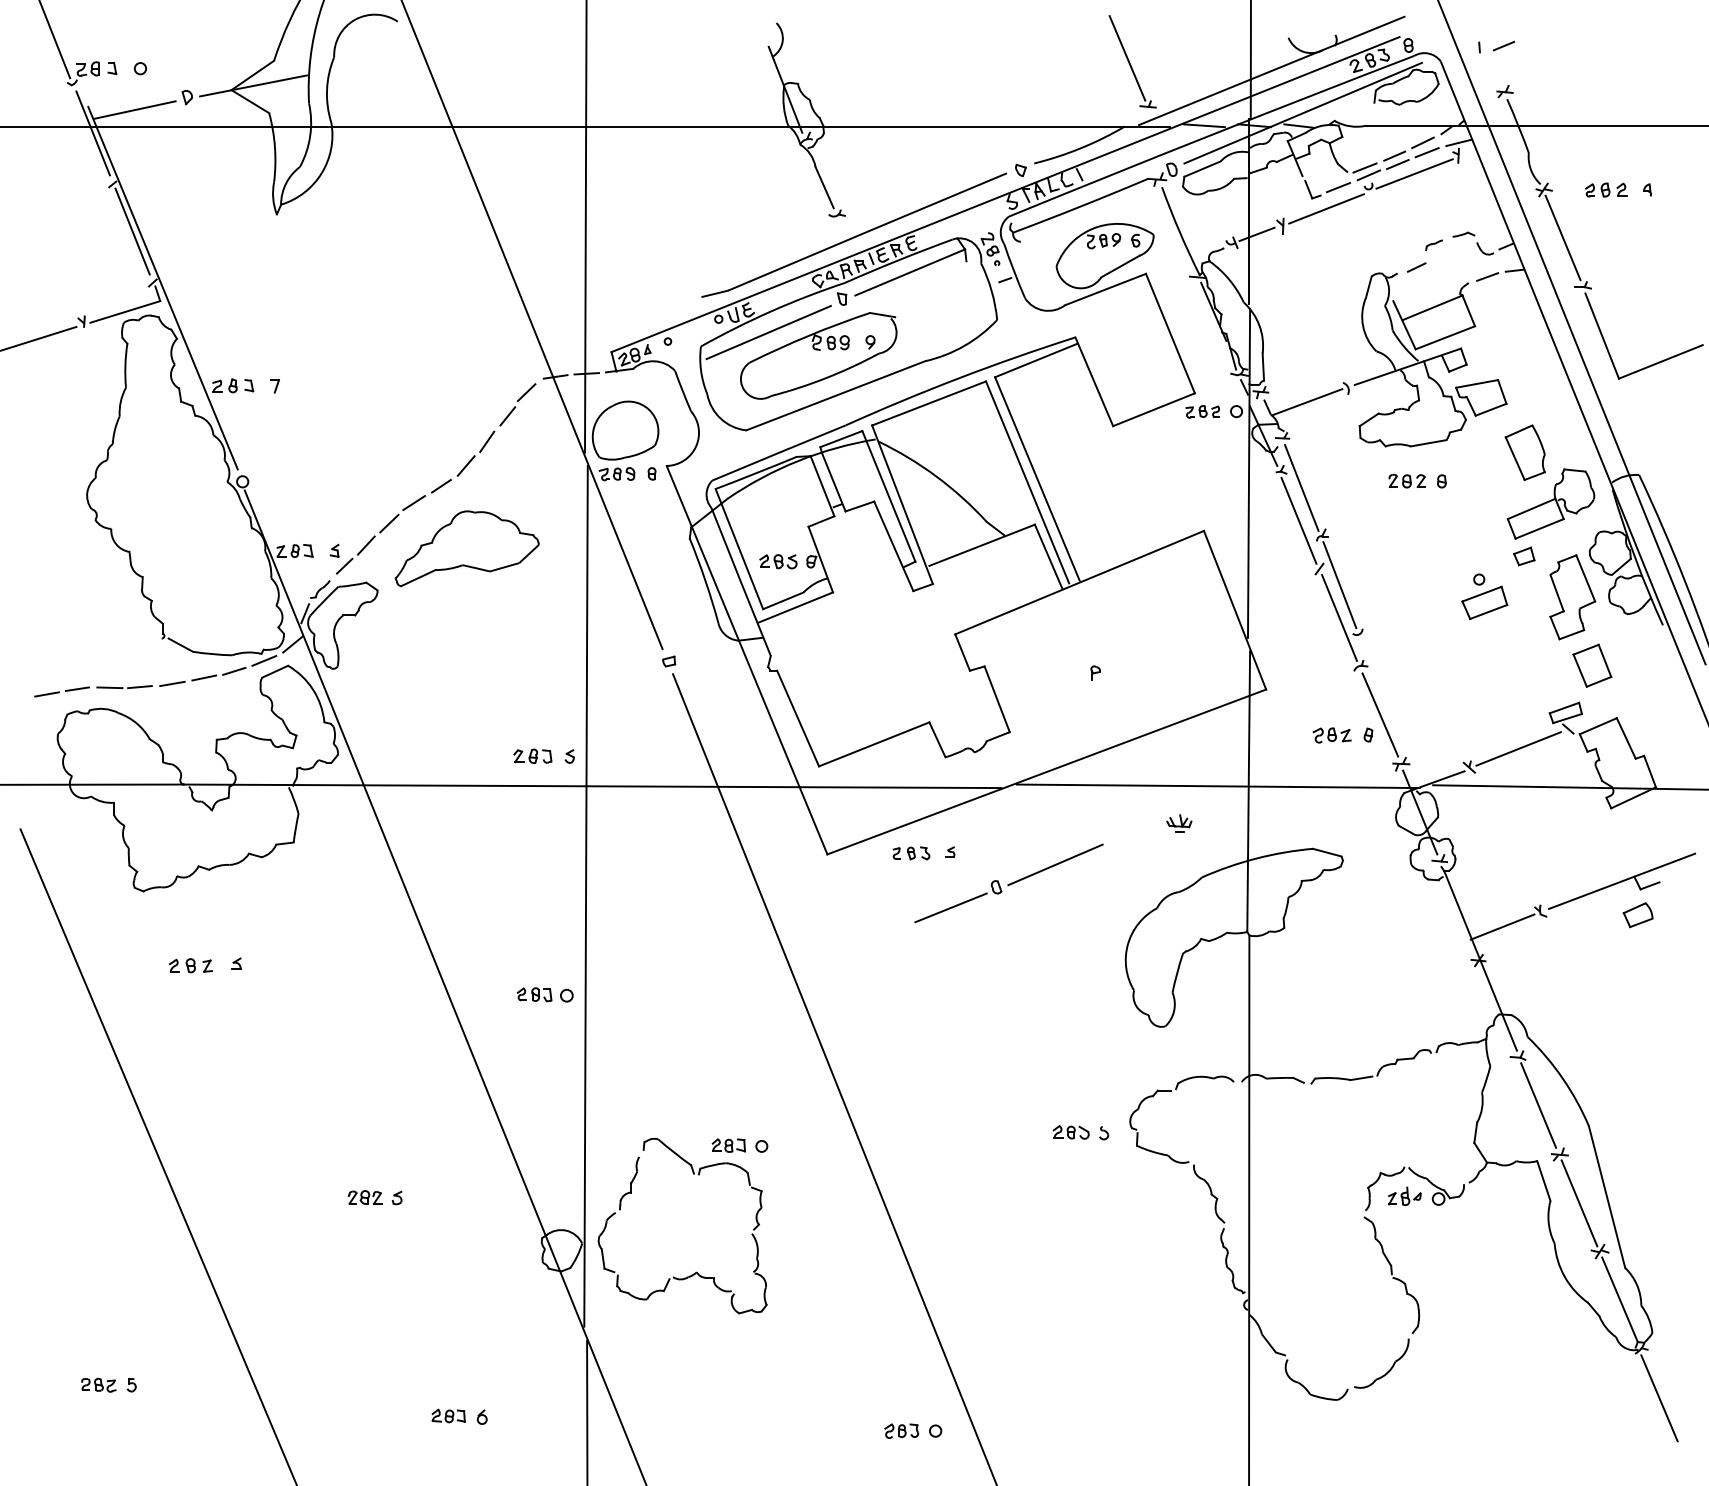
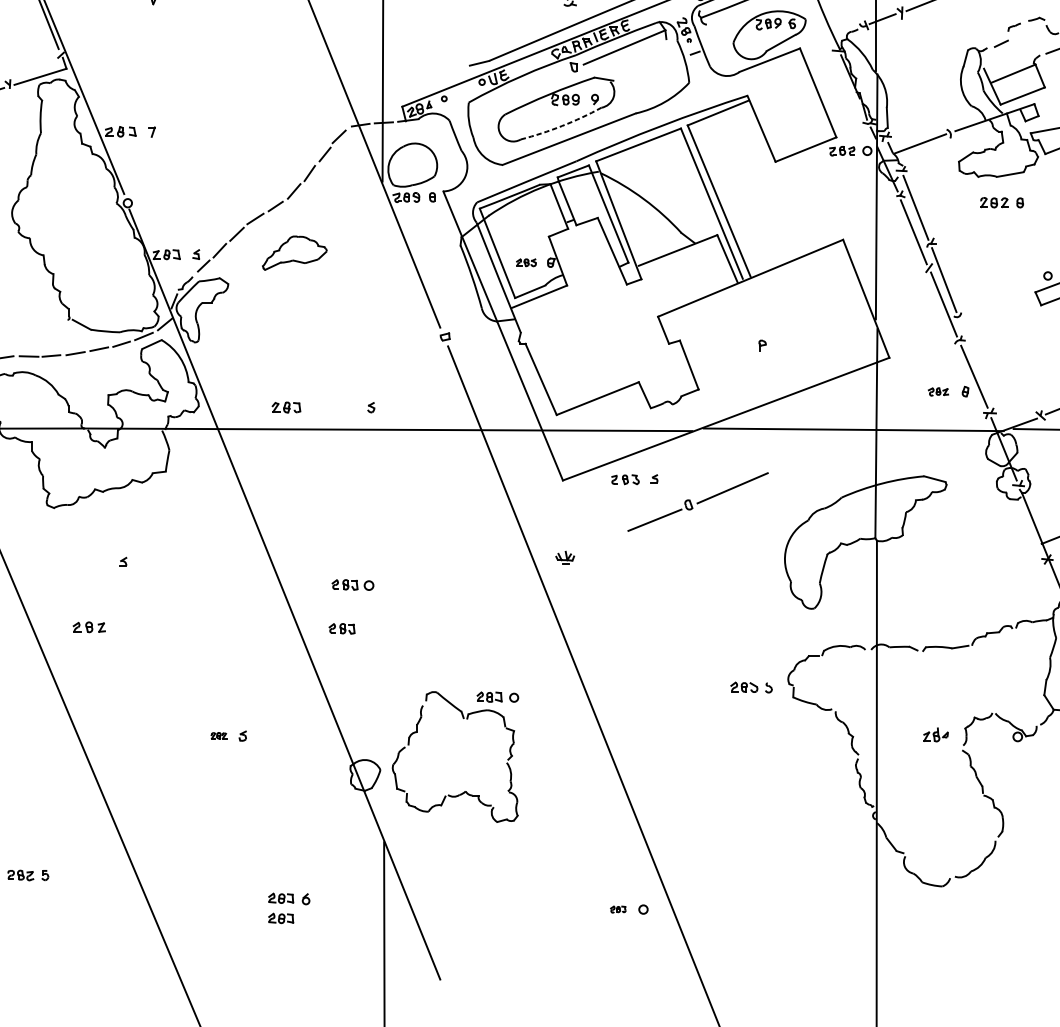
line: (768, 332) -> (519, 92), removed
arc: (826, 378) -> (562, 126), solid -> dashed
part: (466, 548) -> (294, 252), size x0.6
part: (778, 561) -> (526, 262), size x0.7
part: (1331, 735) -> (938, 392), size x0.7
part: (532, 755) -> (286, 406), moved
part: (1179, 823) -> (565, 557), moved
line: (585, 896) -> (382, 511), removed
part: (190, 965) -> (89, 627), moved
part: (530, 1053) -> (342, 628), added
part: (1404, 1195) -> (935, 734), moved
part: (364, 1197) -> (218, 735), size x0.6
part: (901, 1430) -> (618, 909), size x0.6
part: (448, 1442) -> (281, 918), added

